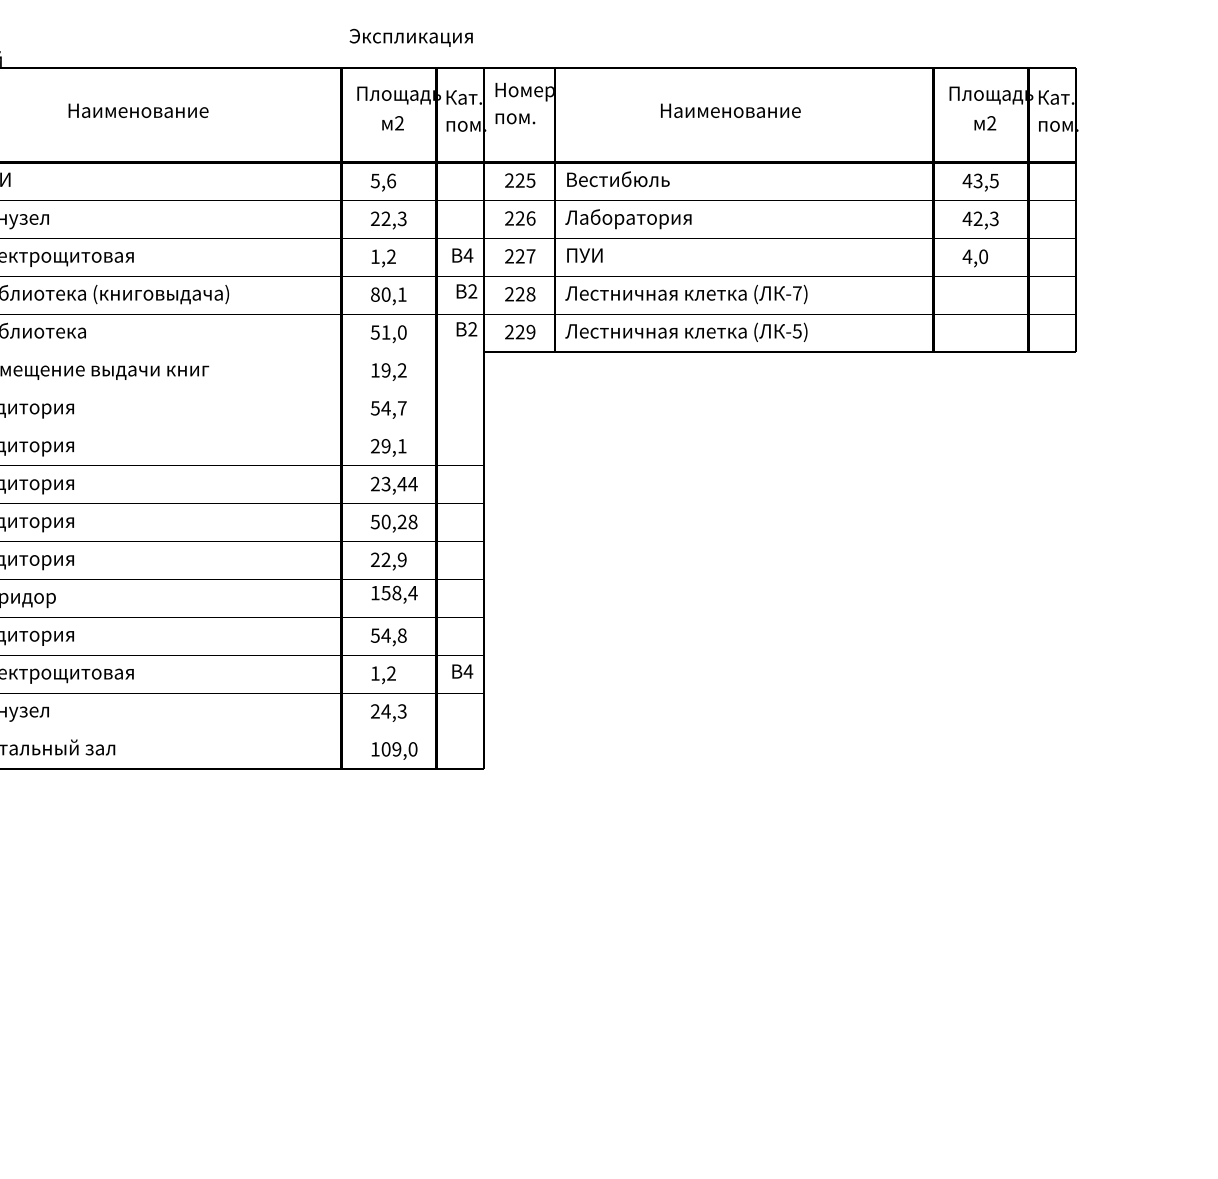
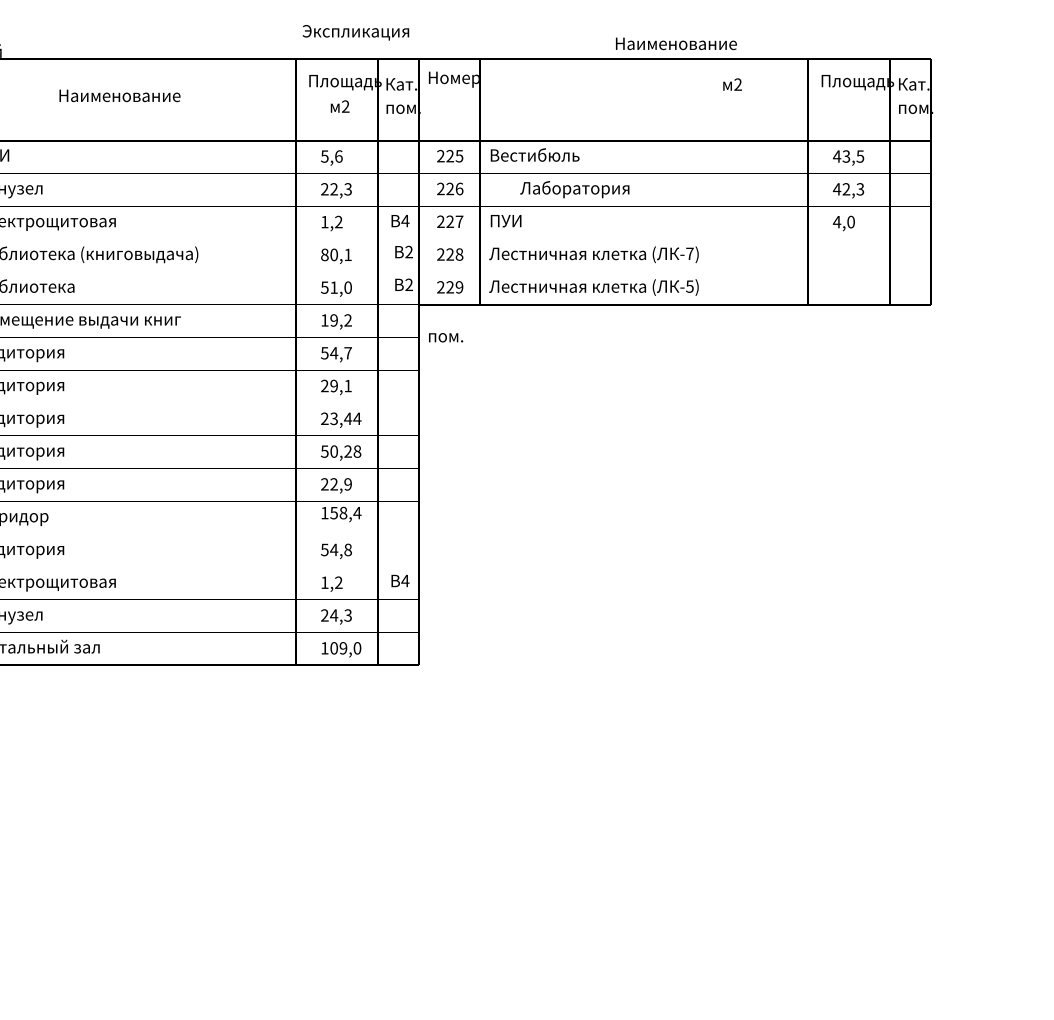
text: (730, 110) -> (676, 43), moved
text: (515, 118) -> (446, 337), moved
text: (985, 123) -> (732, 84), moved
text: (628, 219) -> (574, 189), moved

